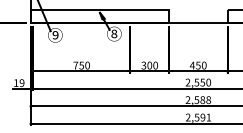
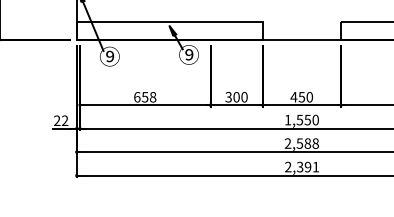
text: (114, 34) -> (189, 55), ⑧ -> ⑨
text: (81, 65) -> (145, 97), 750 -> 658
text: (19, 82) -> (61, 120), 19 -> 22
text: (187, 82) -> (287, 119), 2,550 -> 1,550
text: (197, 117) -> (300, 166), 2,591 -> 2,391

